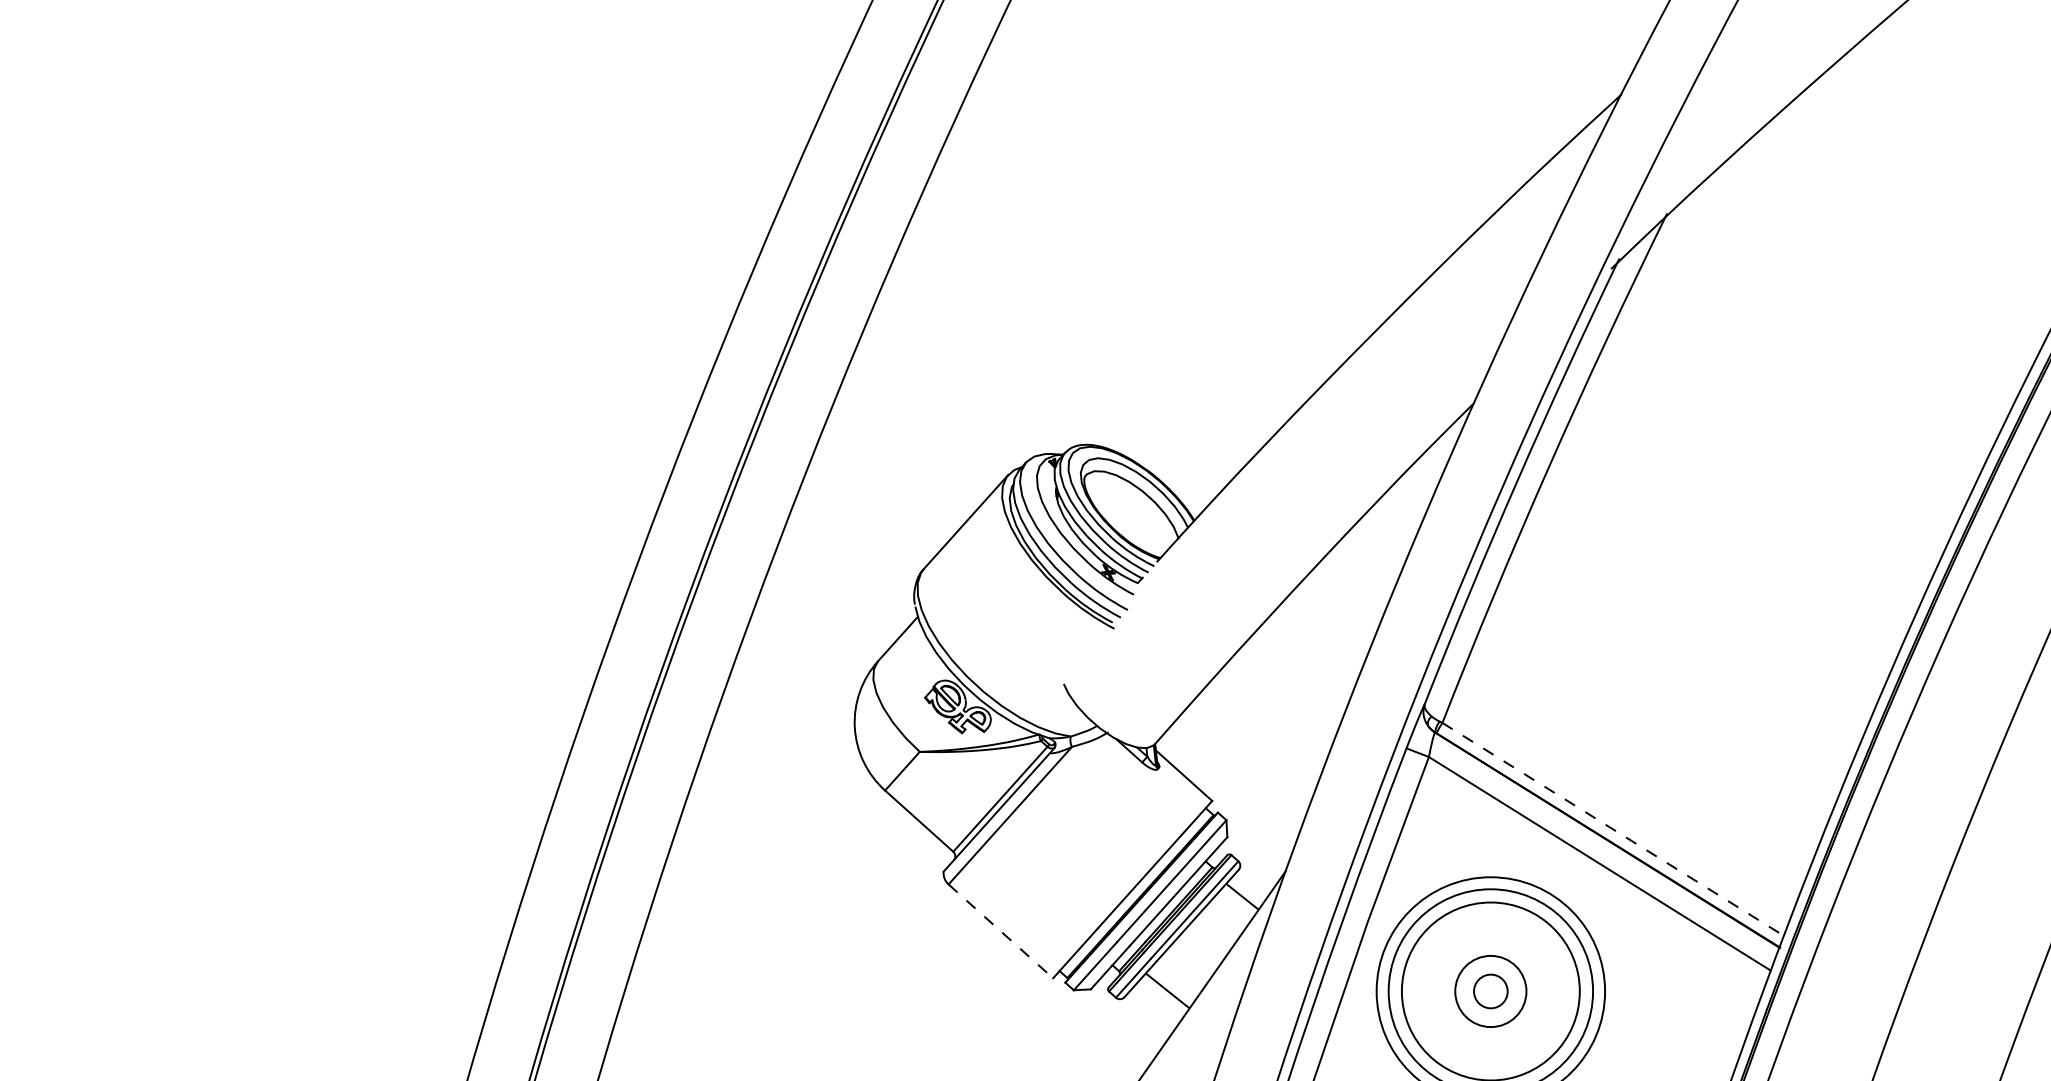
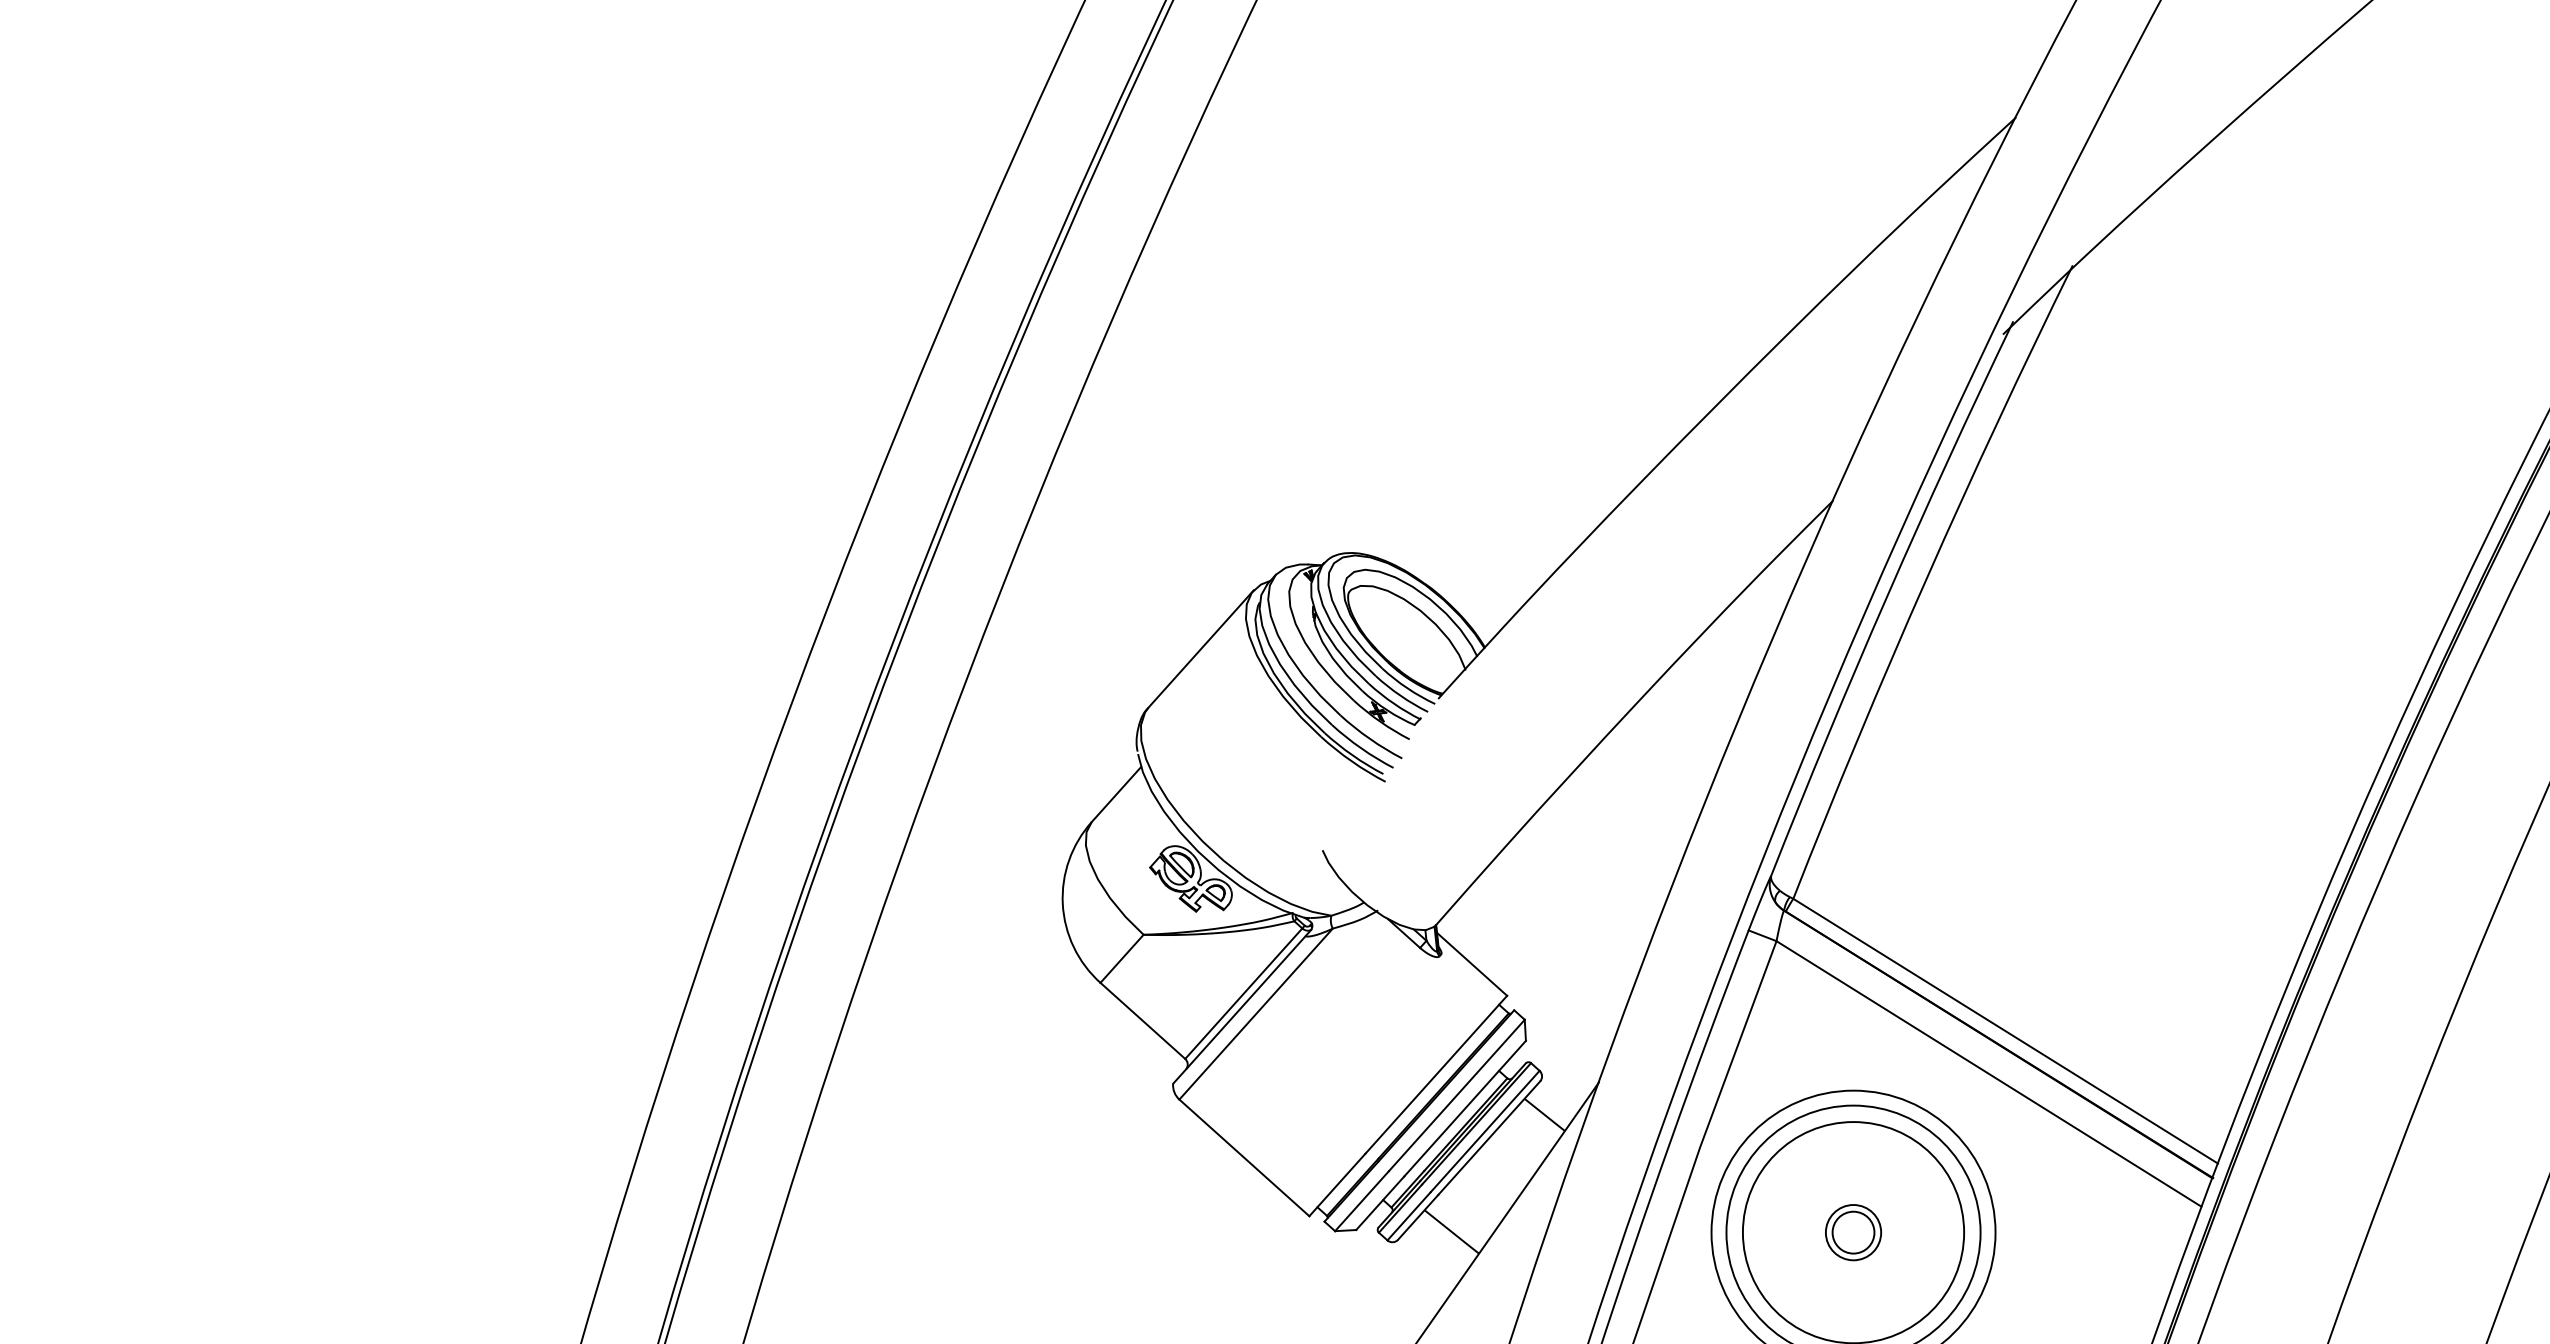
line: (1613, 828) -> (2005, 1030), dashed -> solid
line: (1000, 931) -> (1244, 1158), dashed -> solid
circle: (1490, 991) -> (1853, 1232), size x0.62

